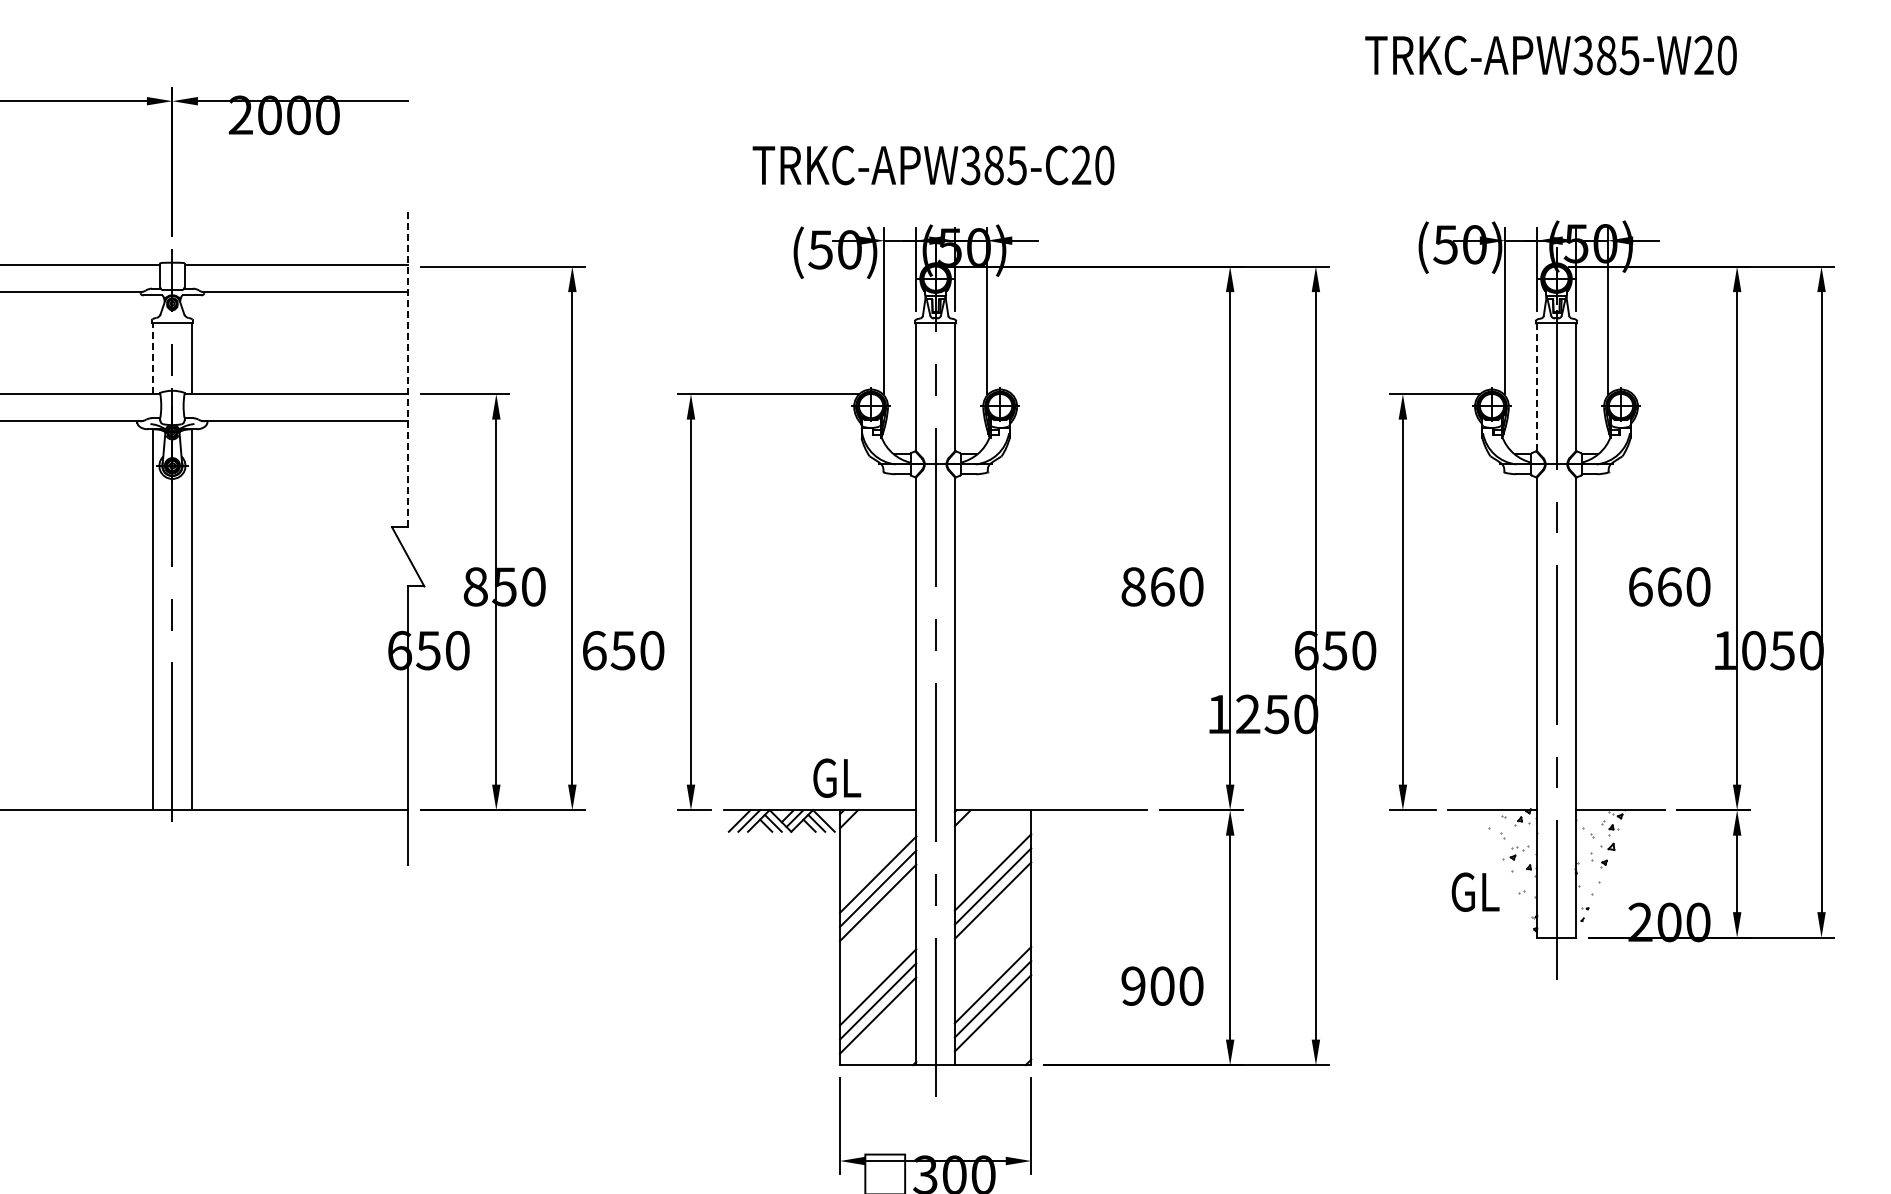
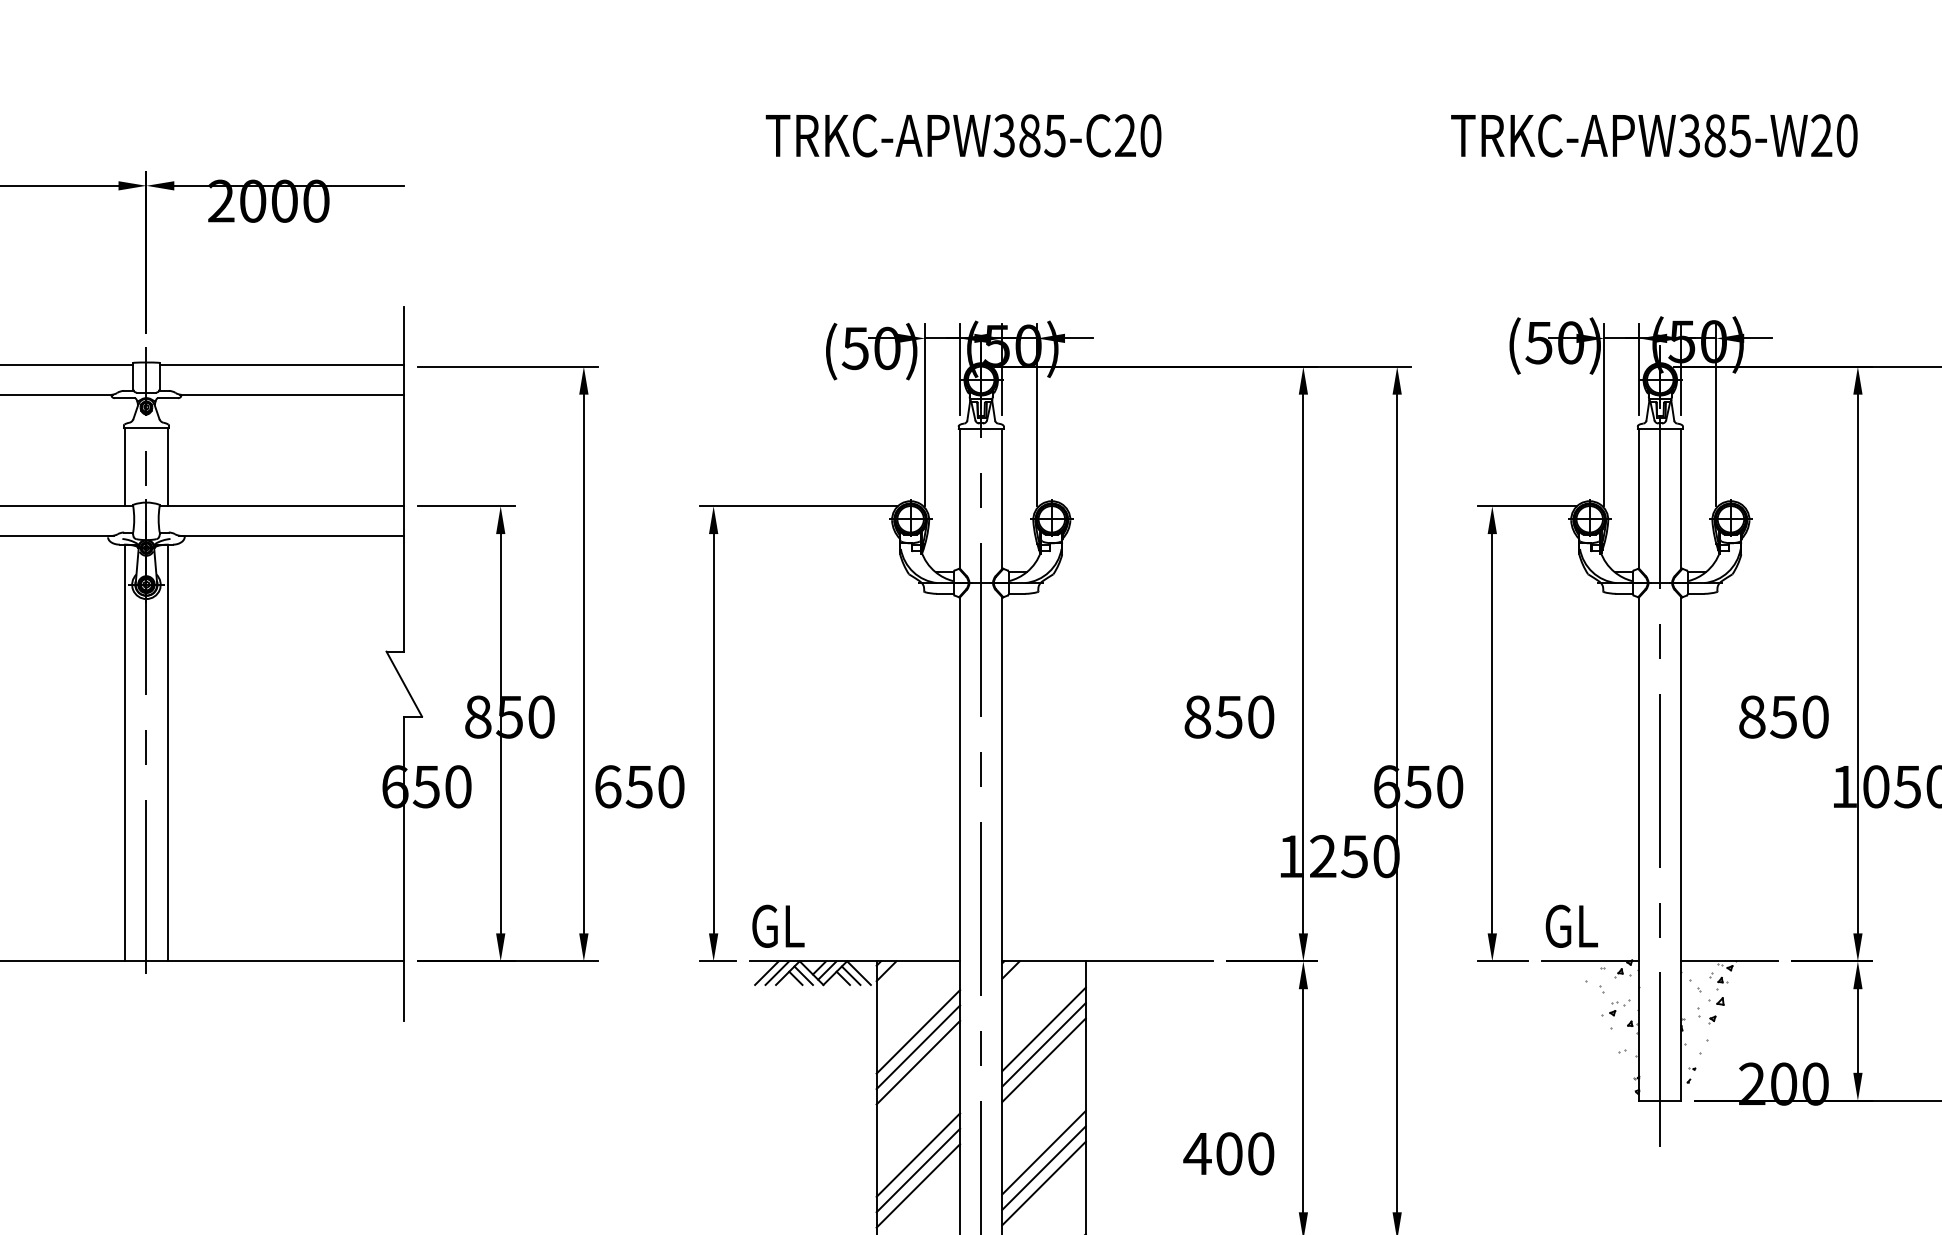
text: (933, 165) -> (963, 135), moved
line: (153, 357) -> (125, 466), dashed -> solid
line: (408, 369) -> (404, 479), dashed -> solid
line: (1537, 387) -> (1639, 498), dashed -> solid
text: (1161, 586) -> (1228, 716), 860 -> 850
text: (1654, 586) -> (1767, 716), 660 -> 850
text: (837, 777) -> (778, 925), moved
text: (1475, 891) -> (1571, 925), moved
text: (1133, 985) -> (1197, 1153), 900 -> 400

